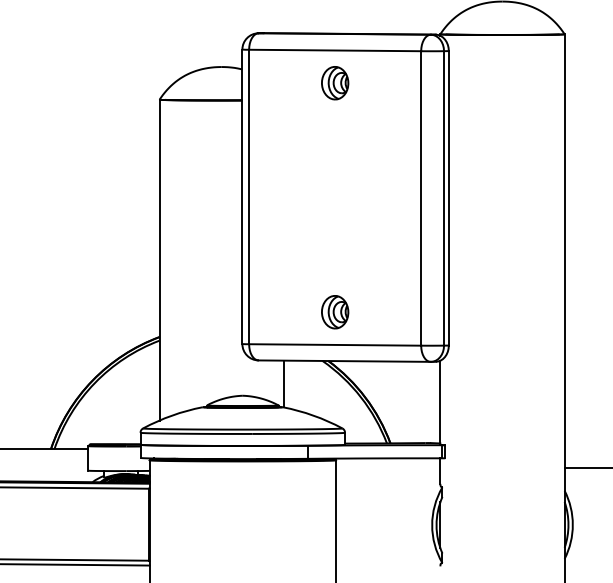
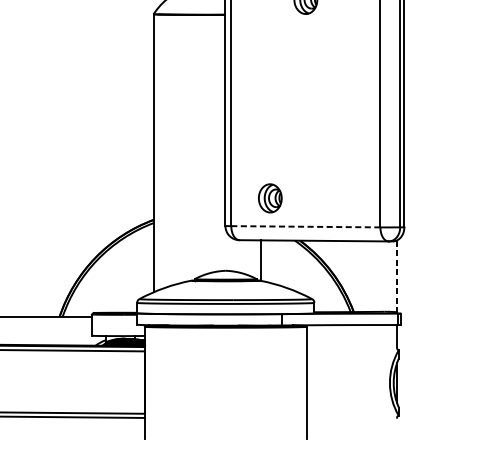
part: (335, 312) -> (270, 198), moved
line: (335, 344) -> (306, 226), solid -> dashed
line: (440, 403) -> (397, 277), solid -> dashed

